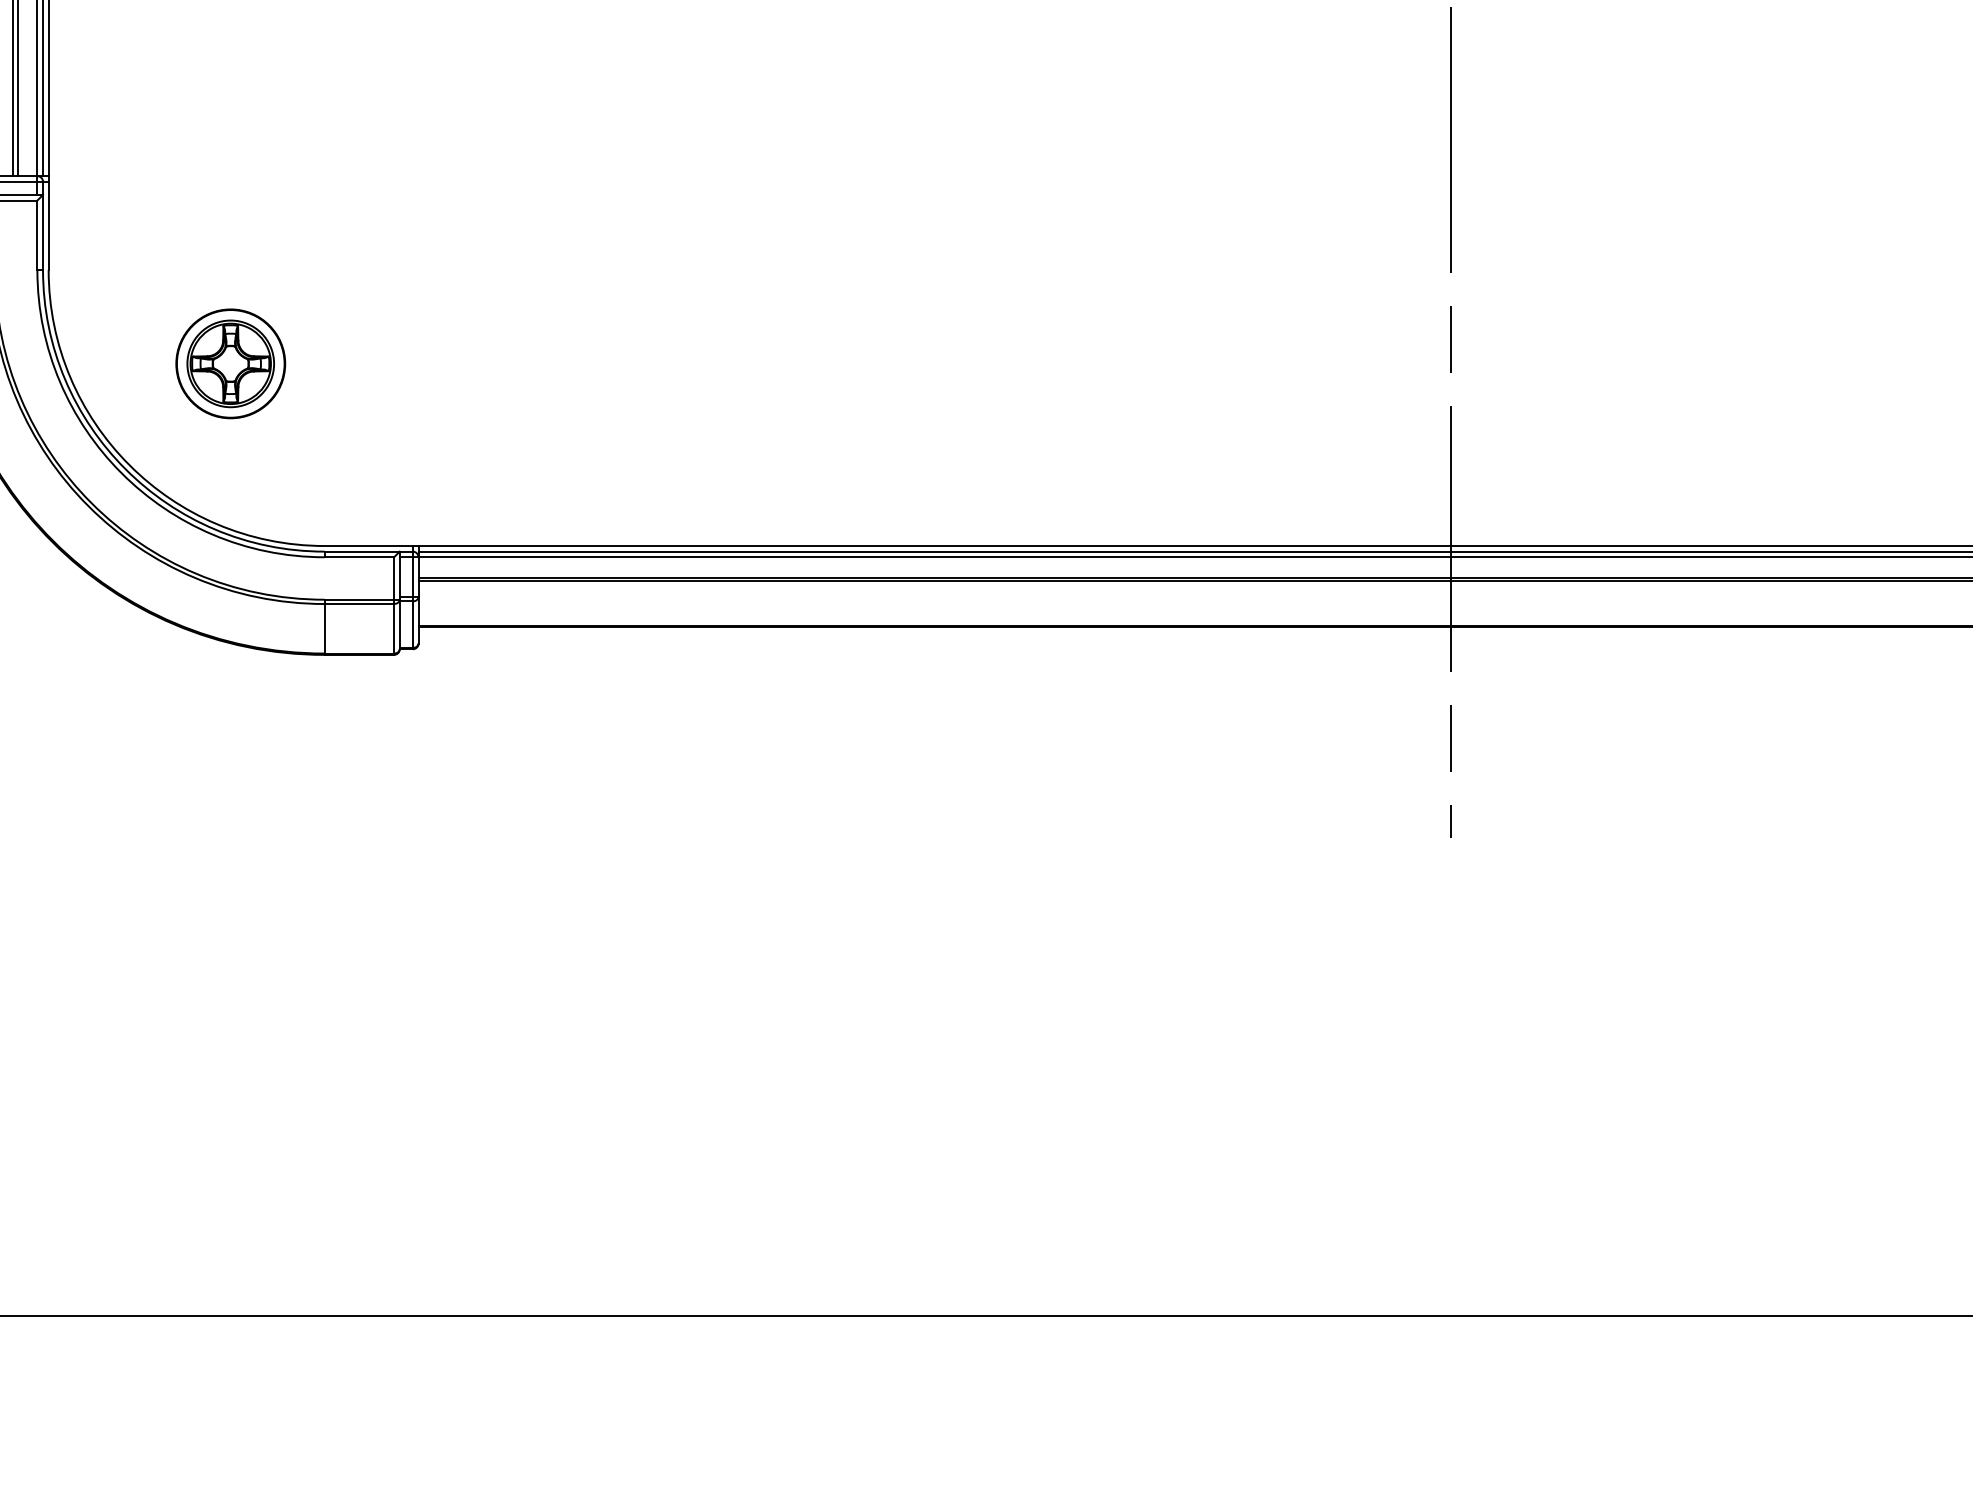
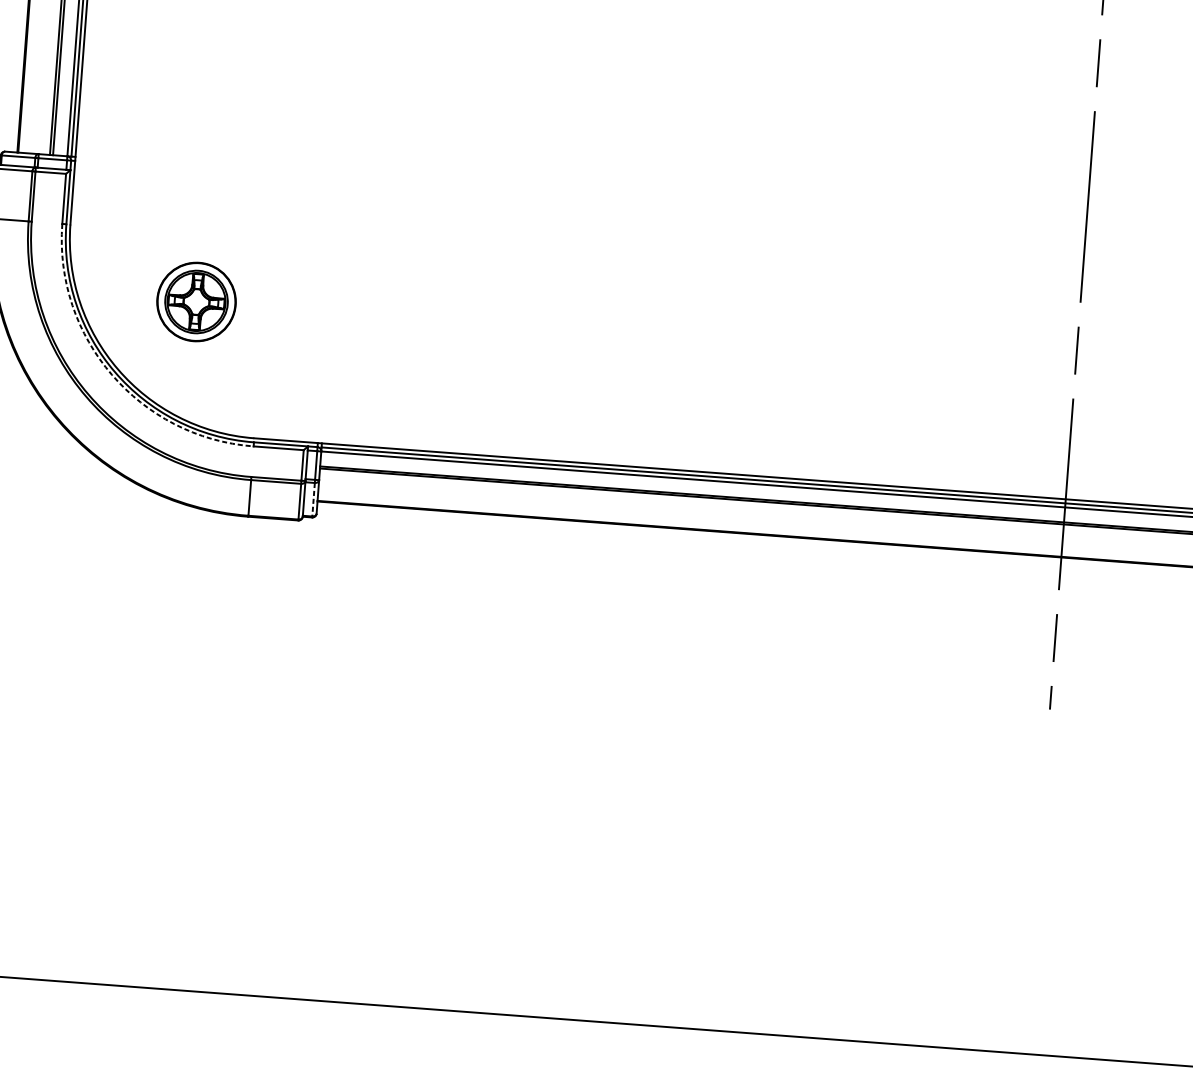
arc: (121, 473) -> (111, 375), solid -> dashed
line: (412, 625) -> (313, 500), solid -> dashed

